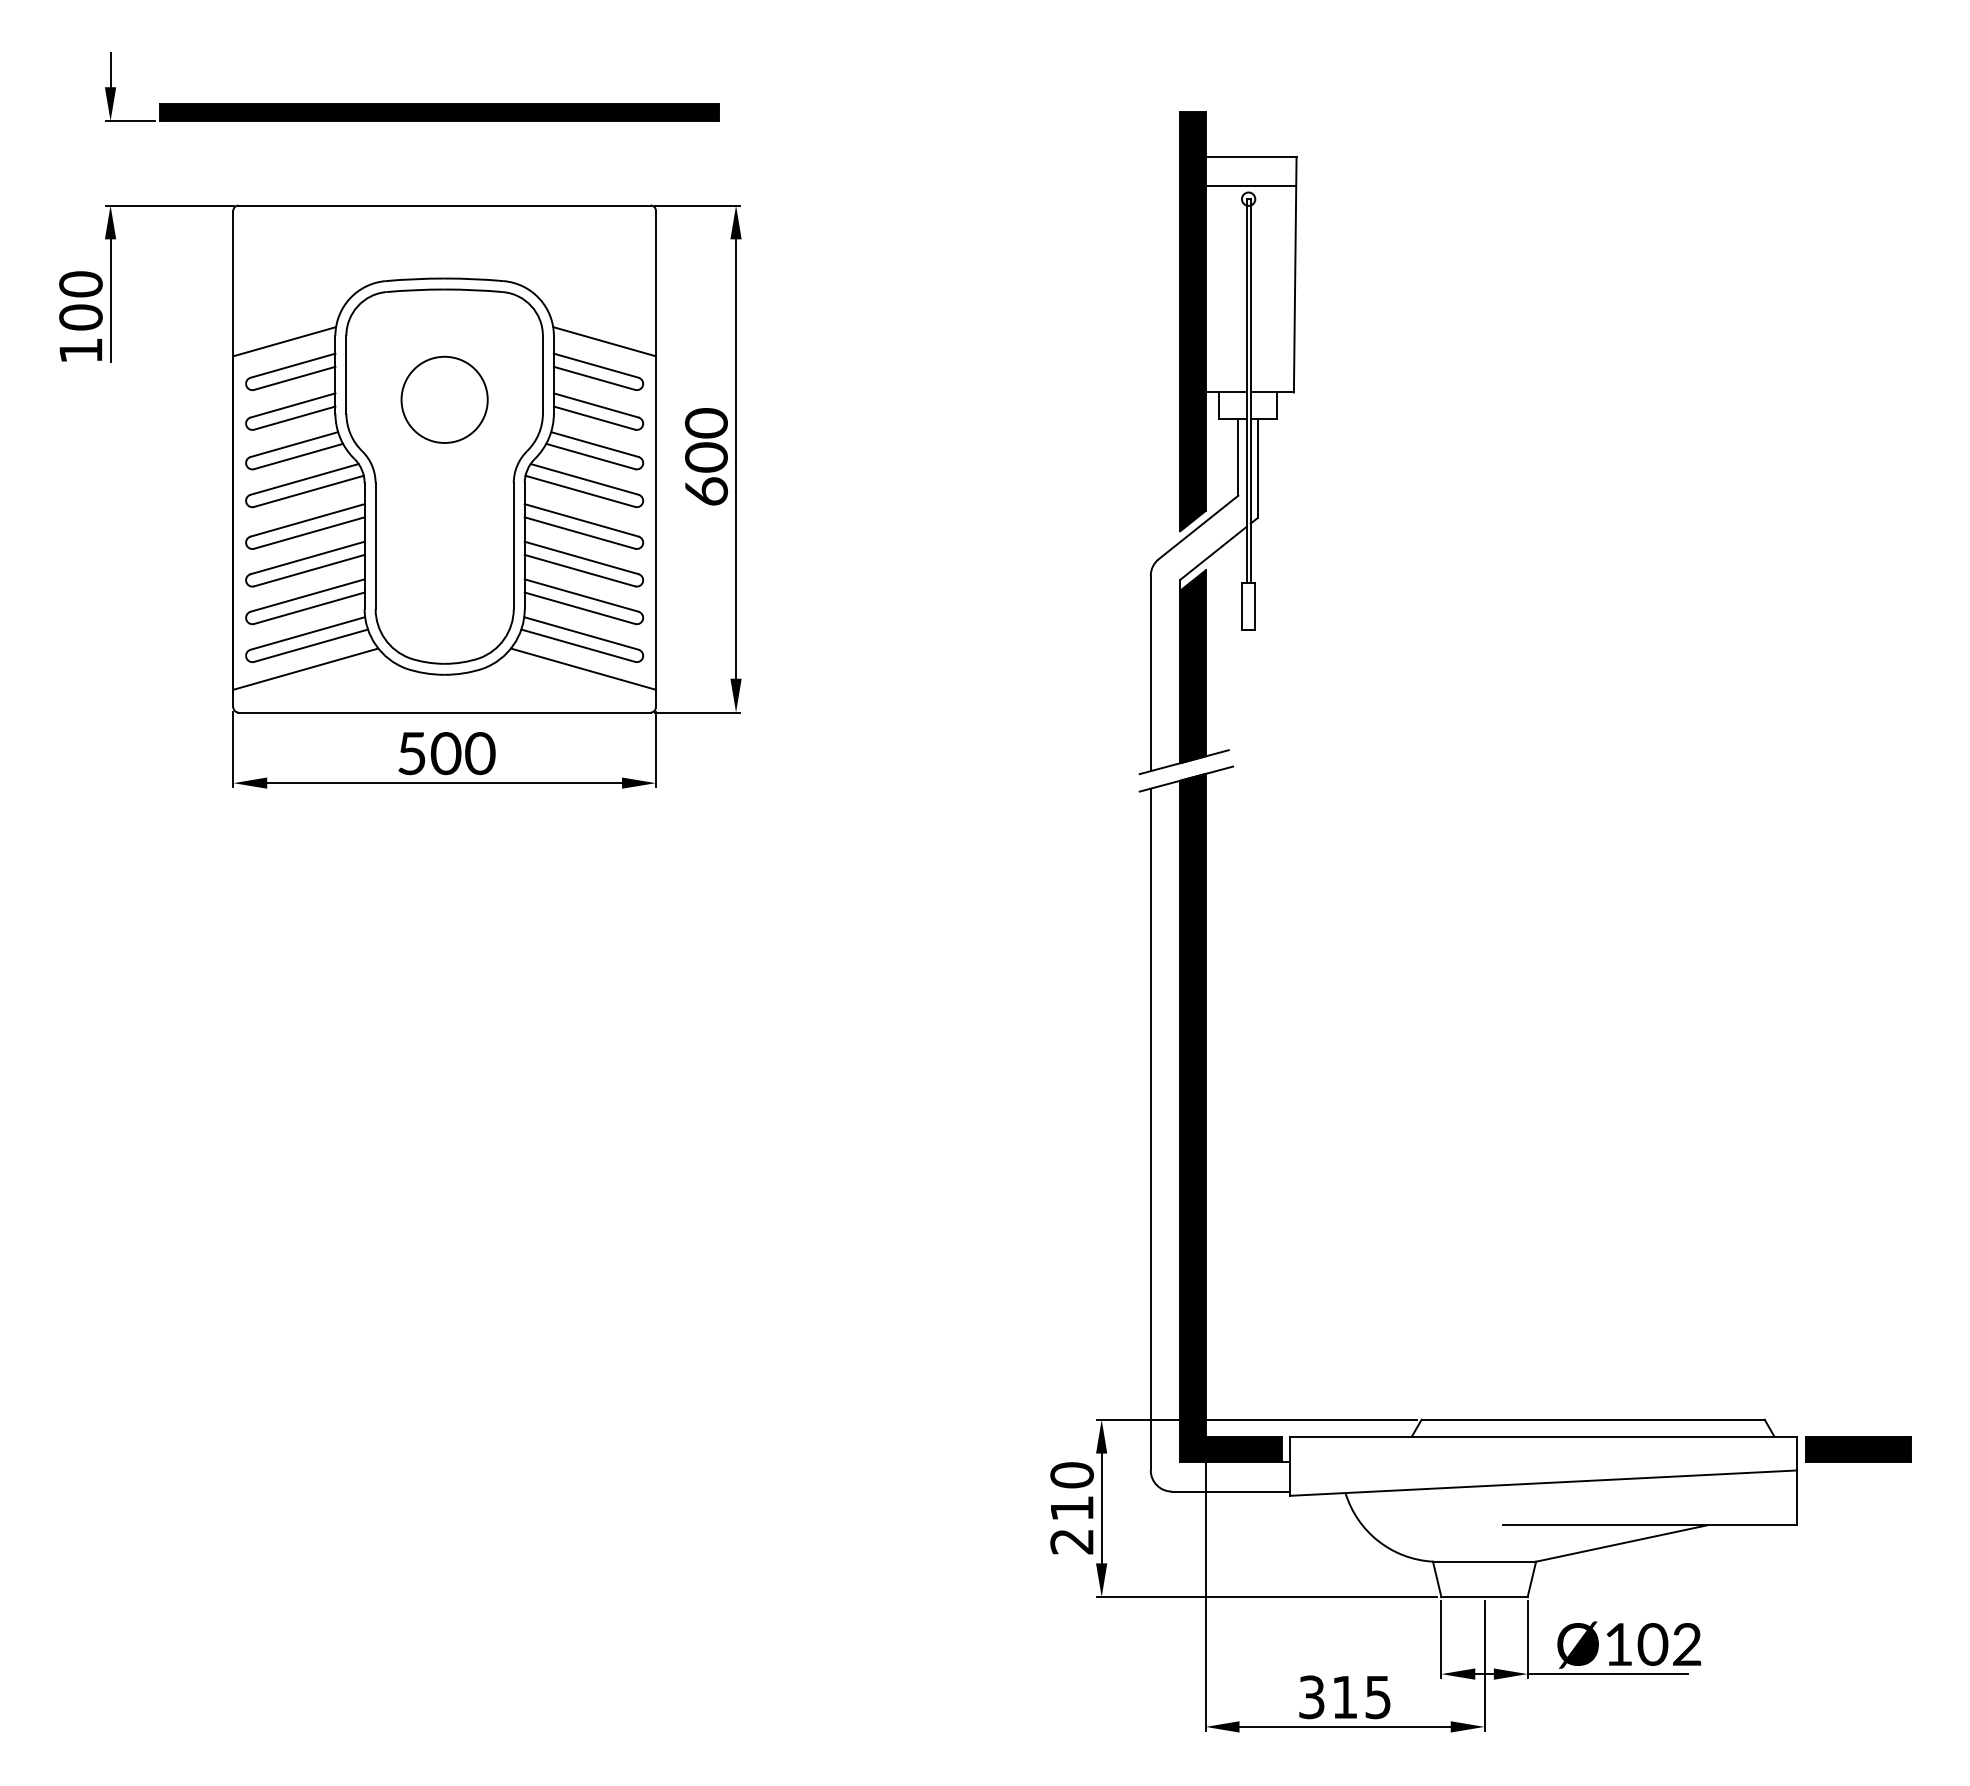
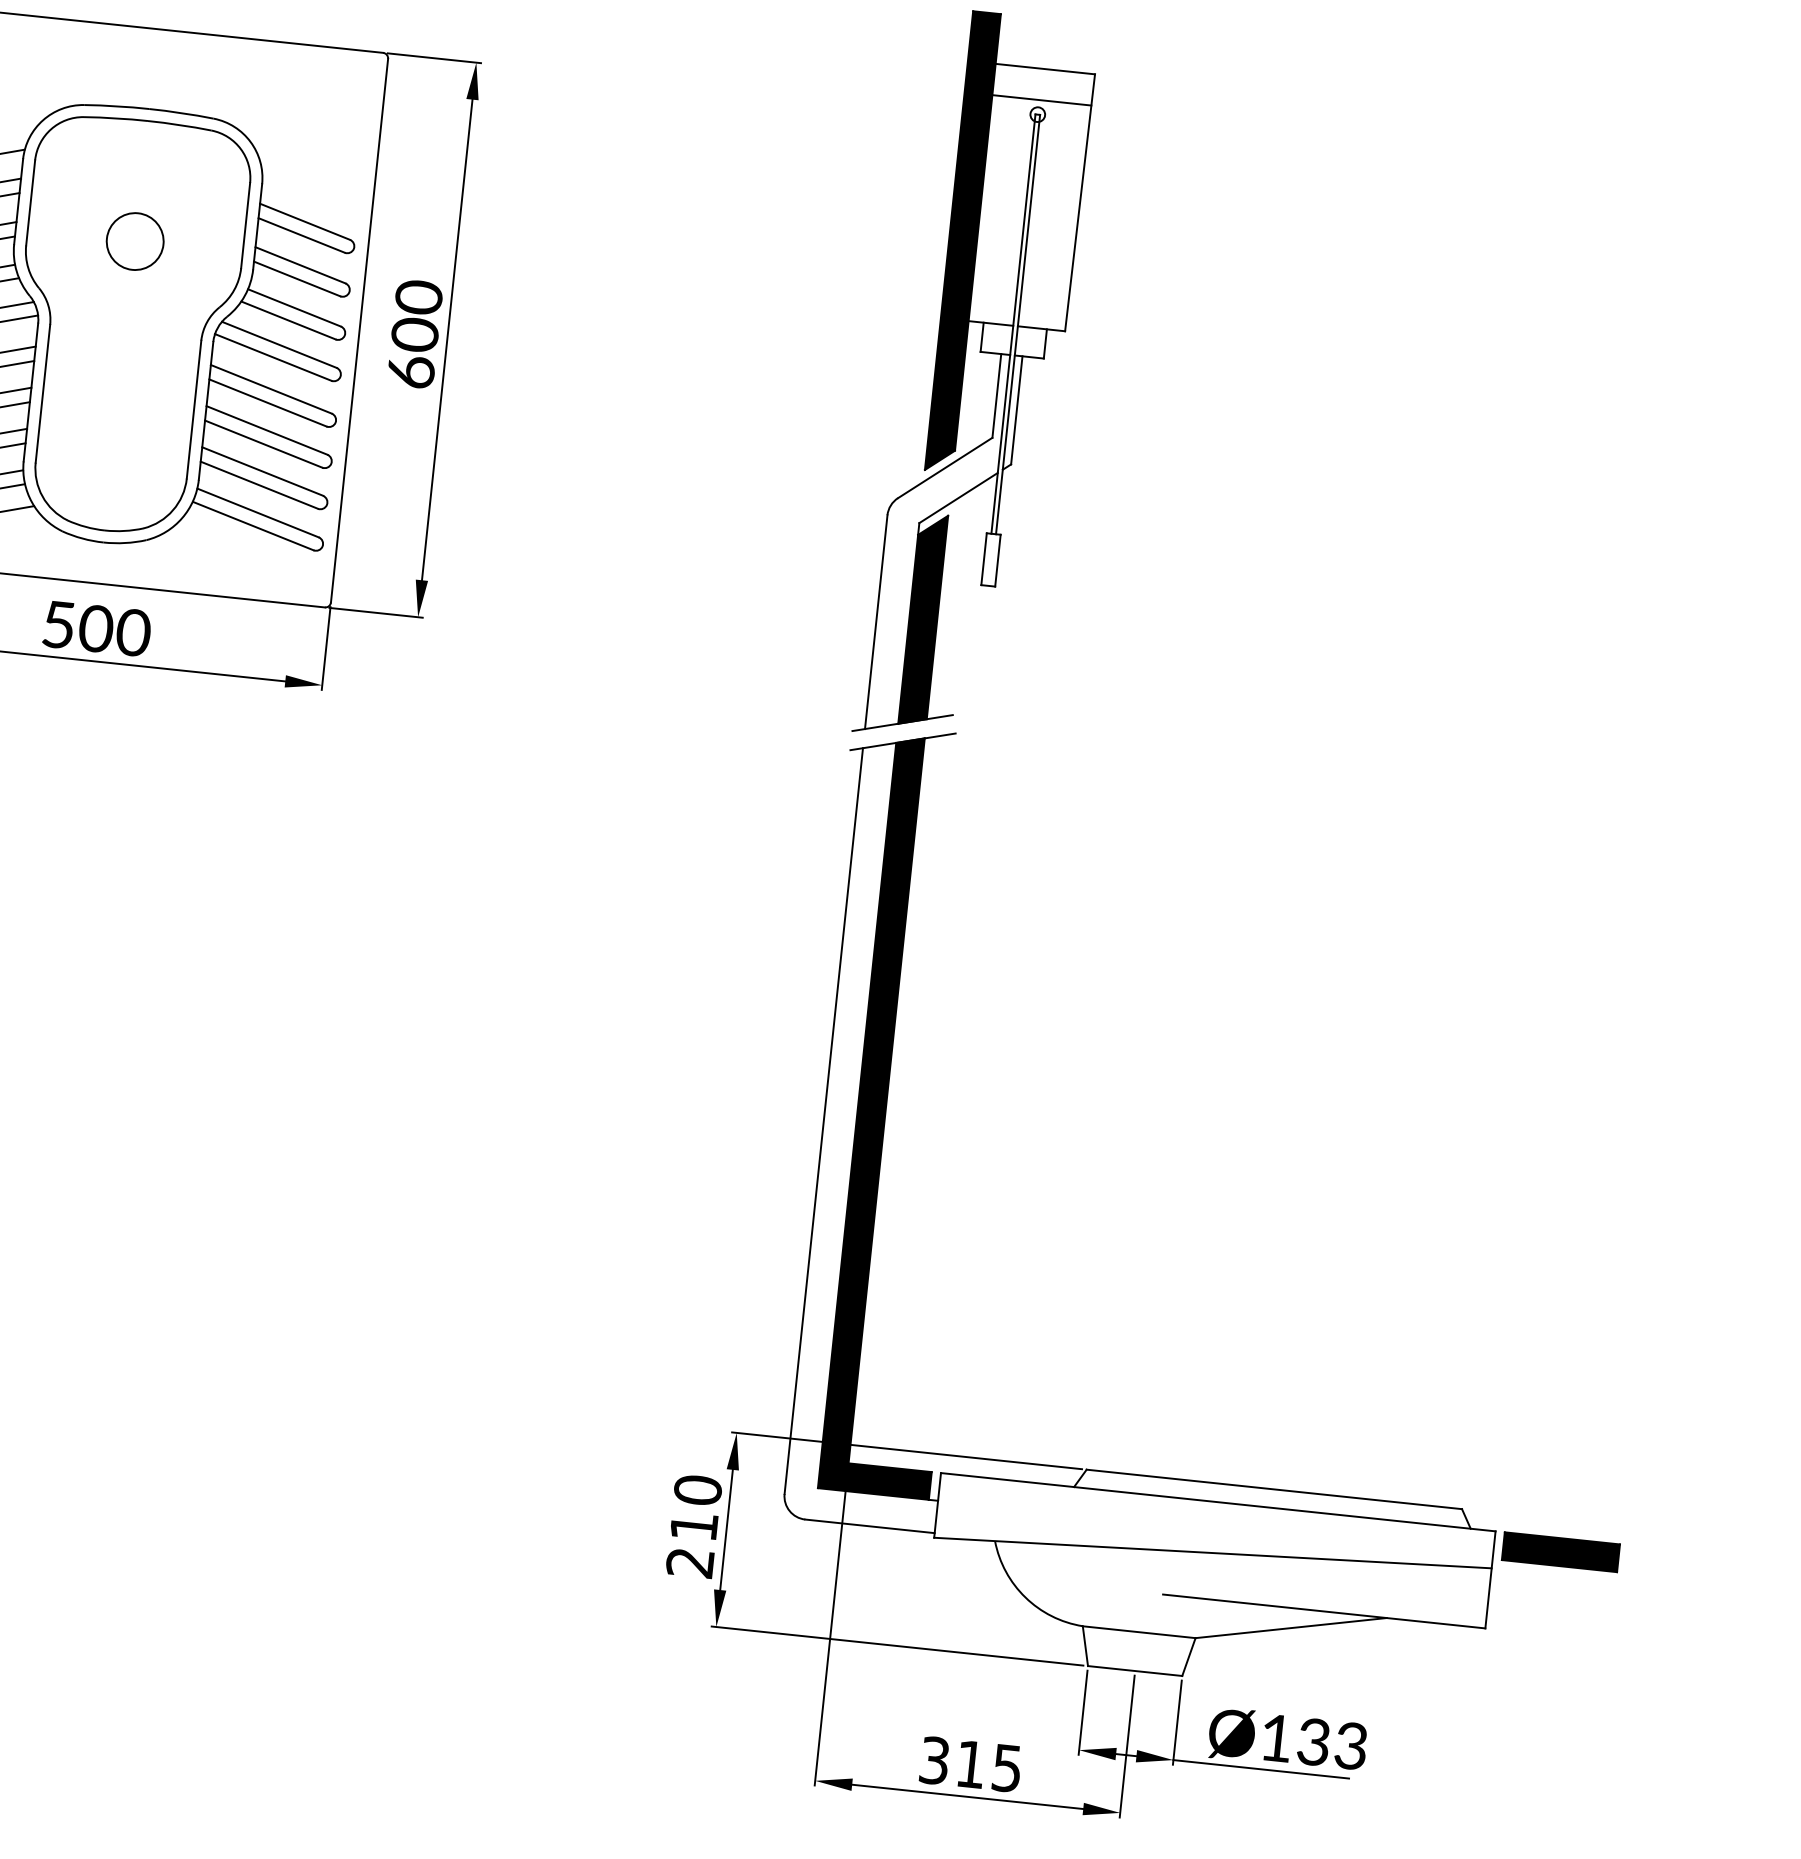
line: (604, 341) -> (316, 196), removed
circle: (444, 399) -> (135, 241), size x0.6
line: (582, 668) -> (255, 551), removed
text: (1669, 1644) -> (1332, 1744), Ø102 -> Ø133

